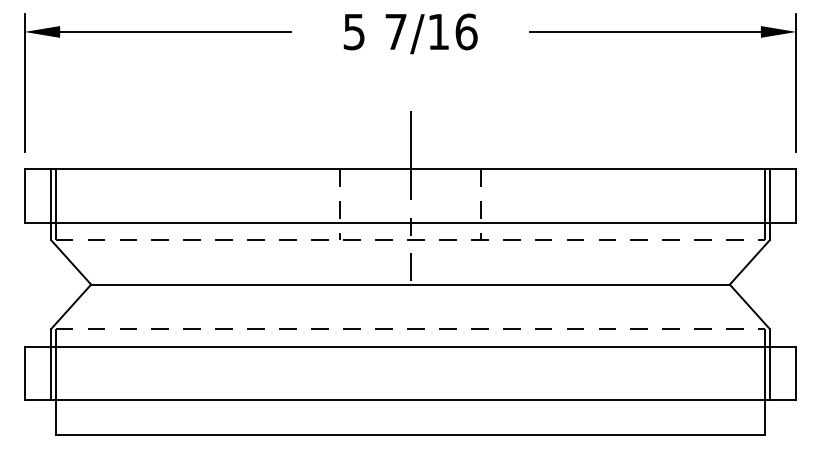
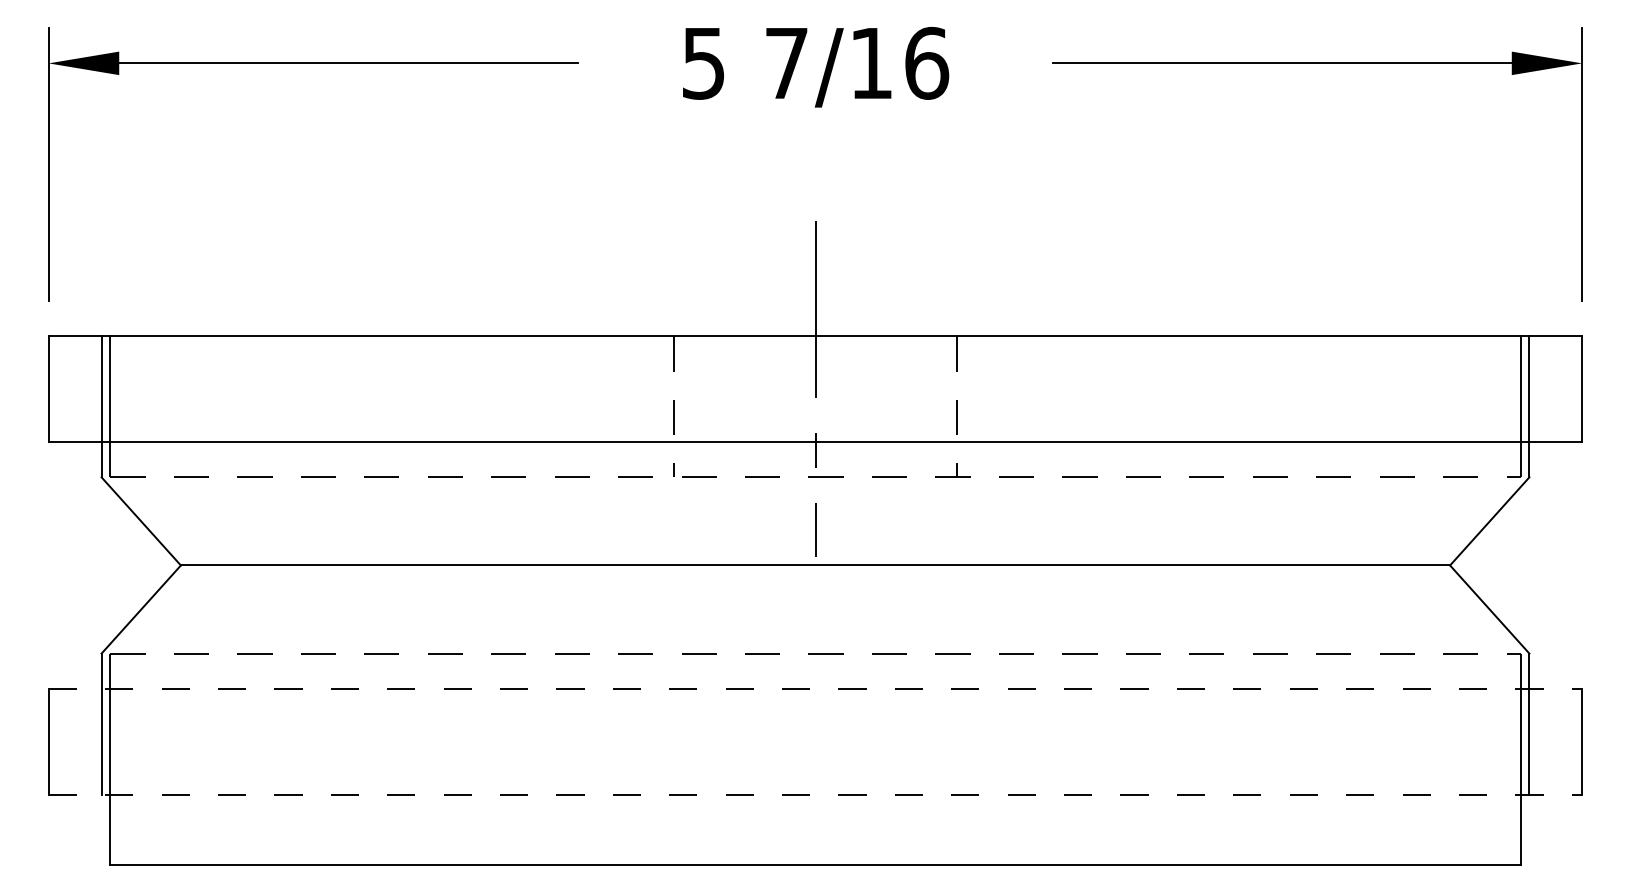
line: (410, 346) -> (815, 688), solid -> dashed
line: (410, 399) -> (815, 793), solid -> dashed

